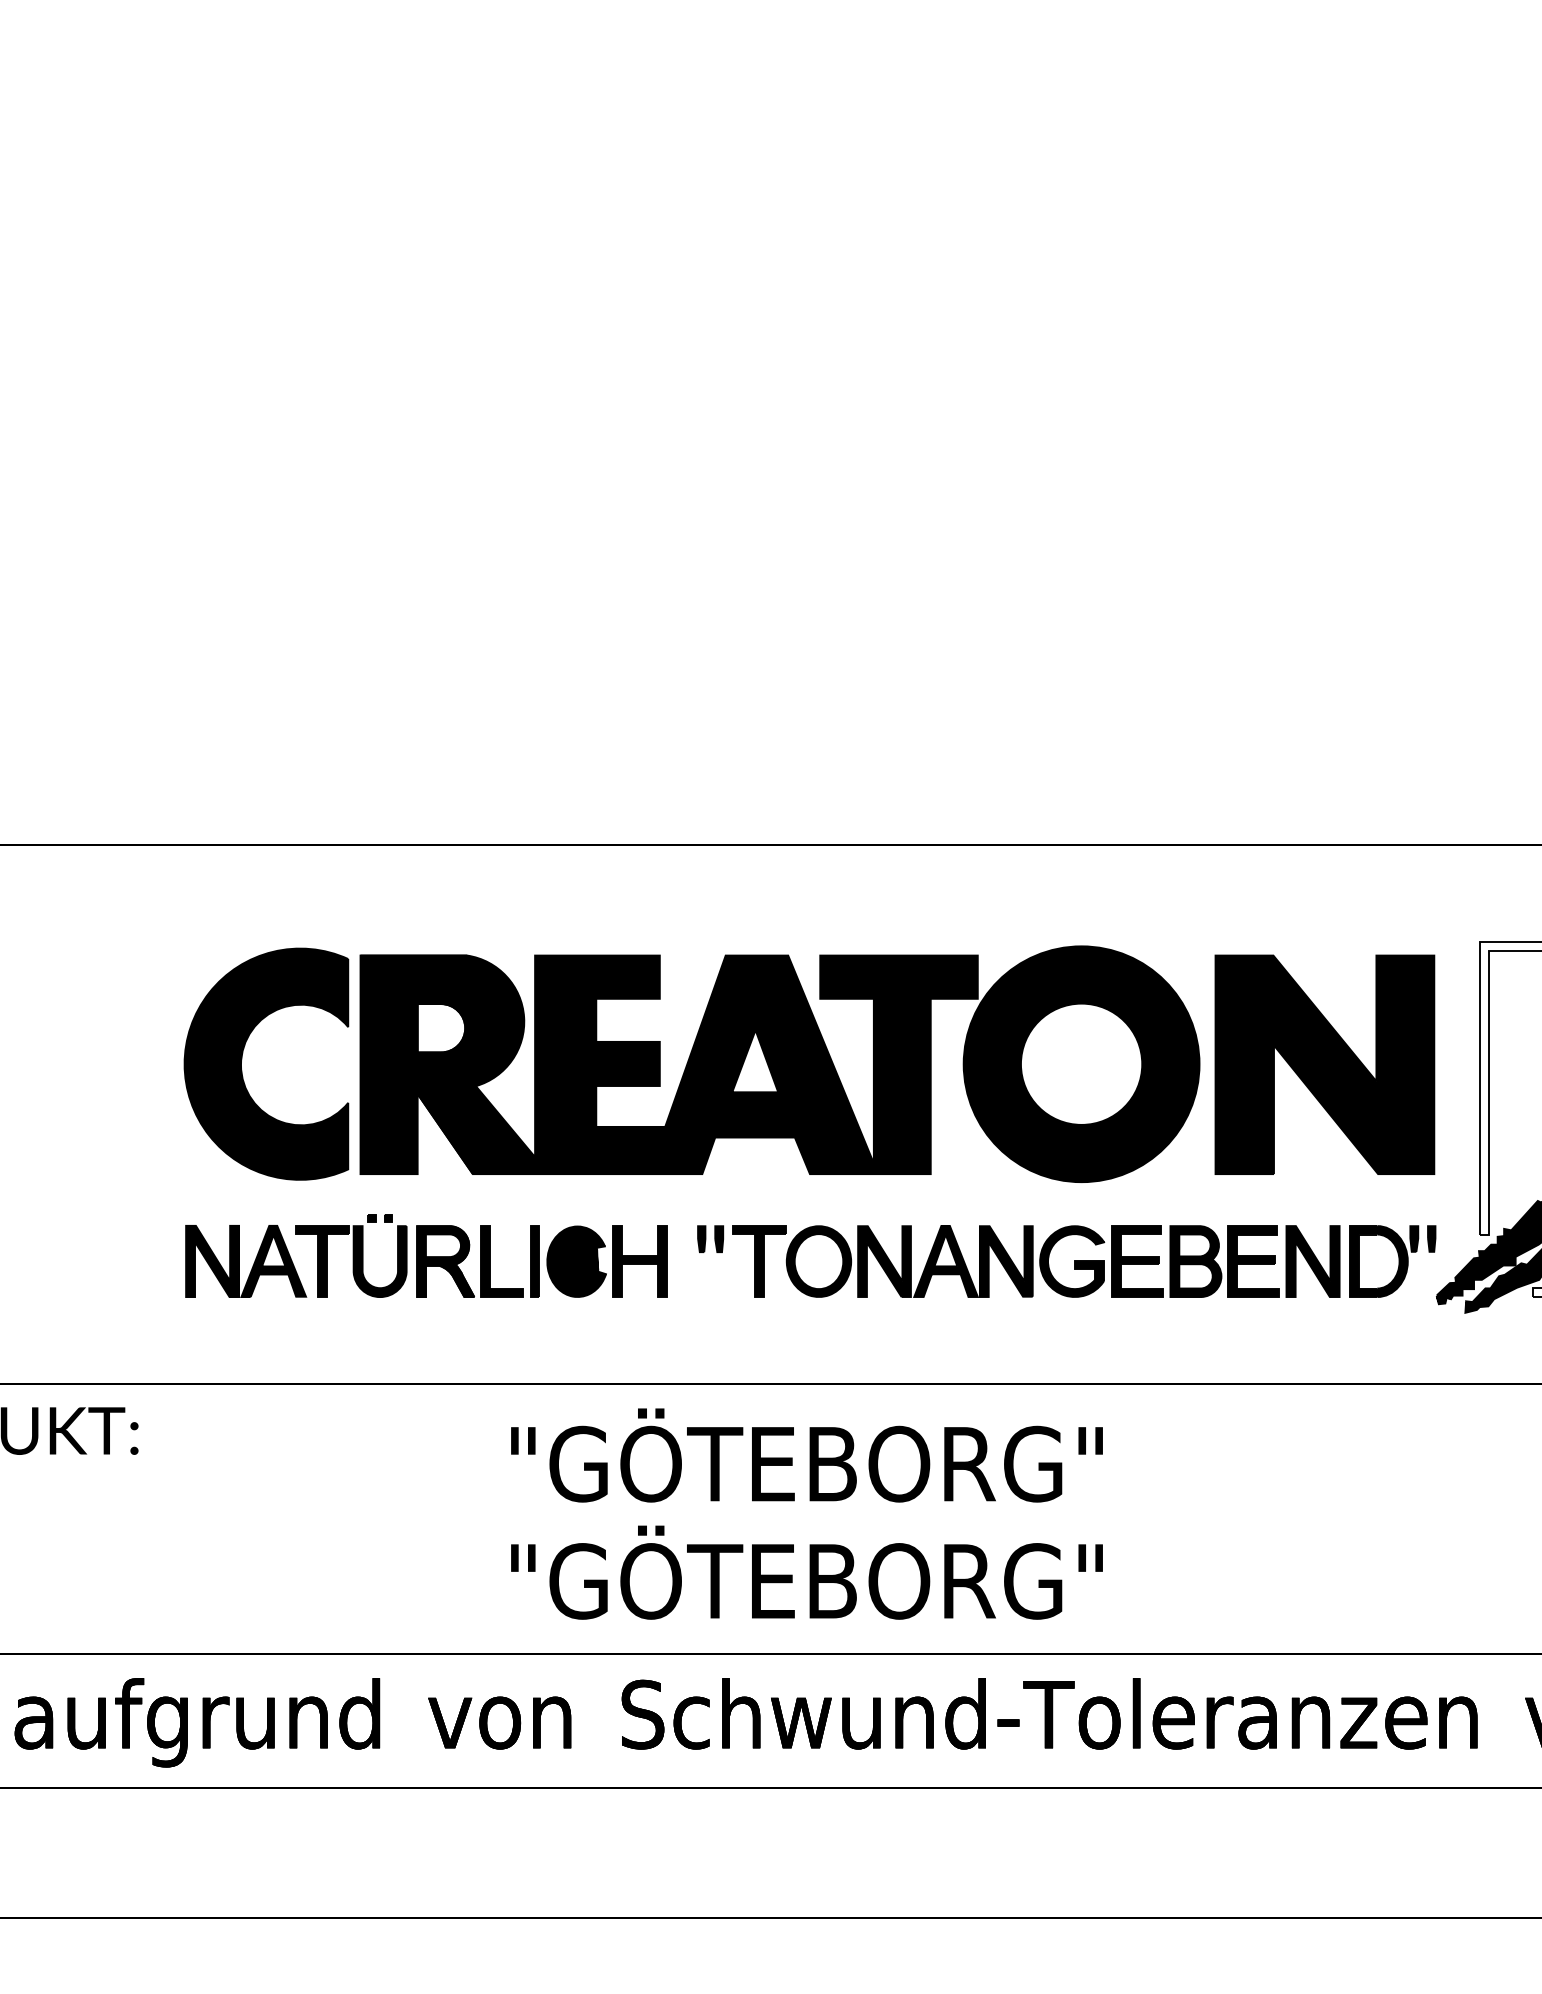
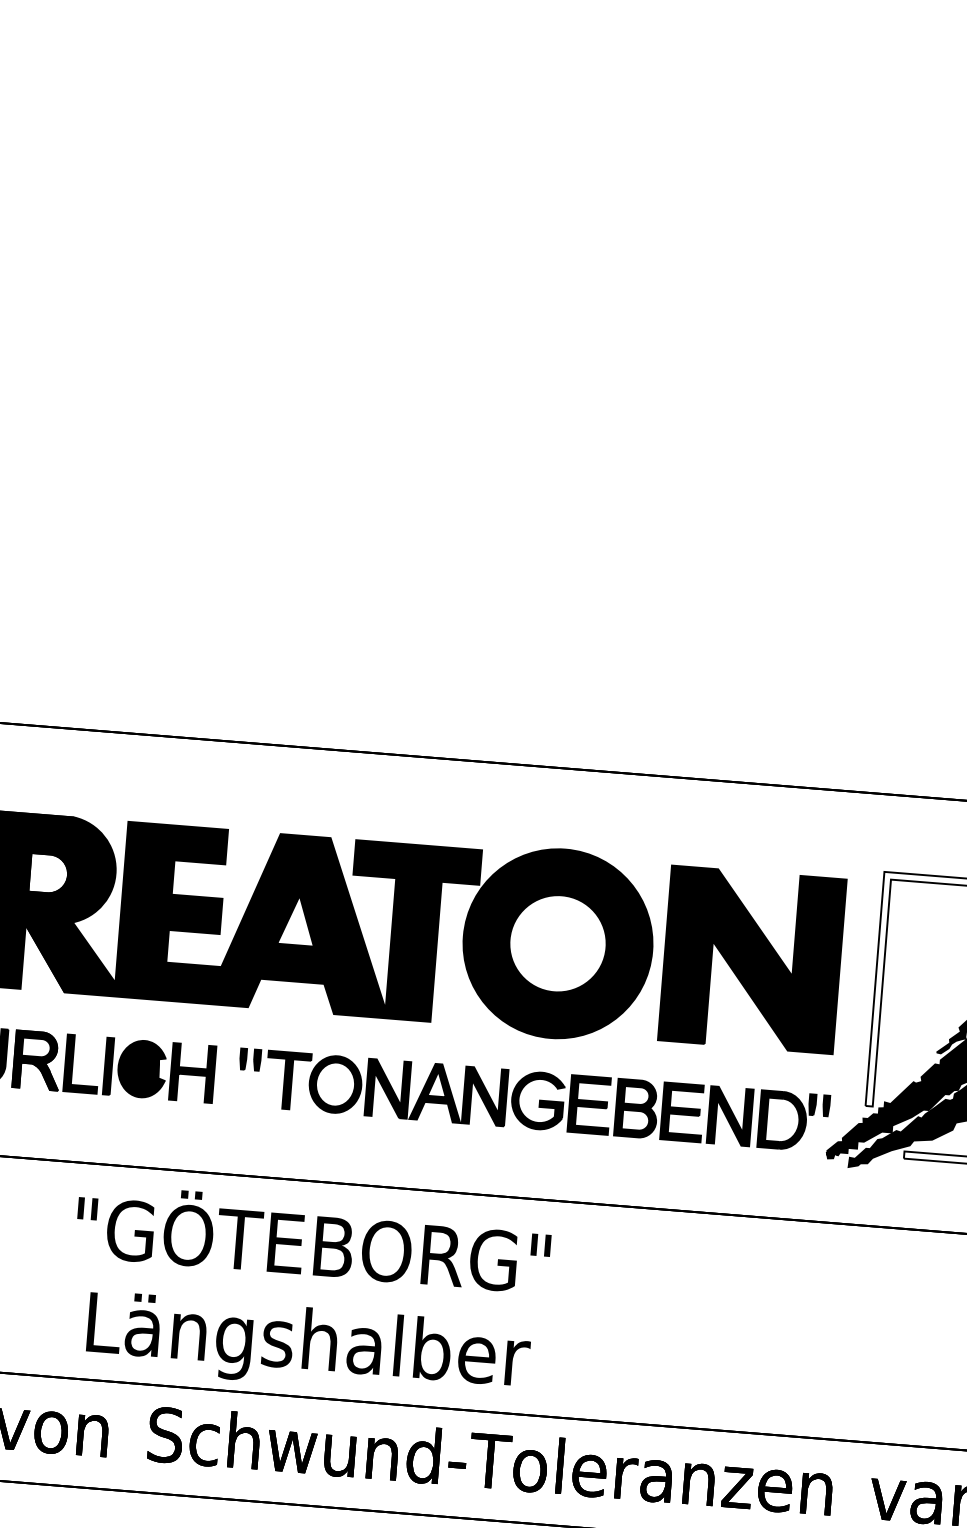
text: (806, 1582) -> (304, 1340), "GÖTEBORG" -> Längshalber

